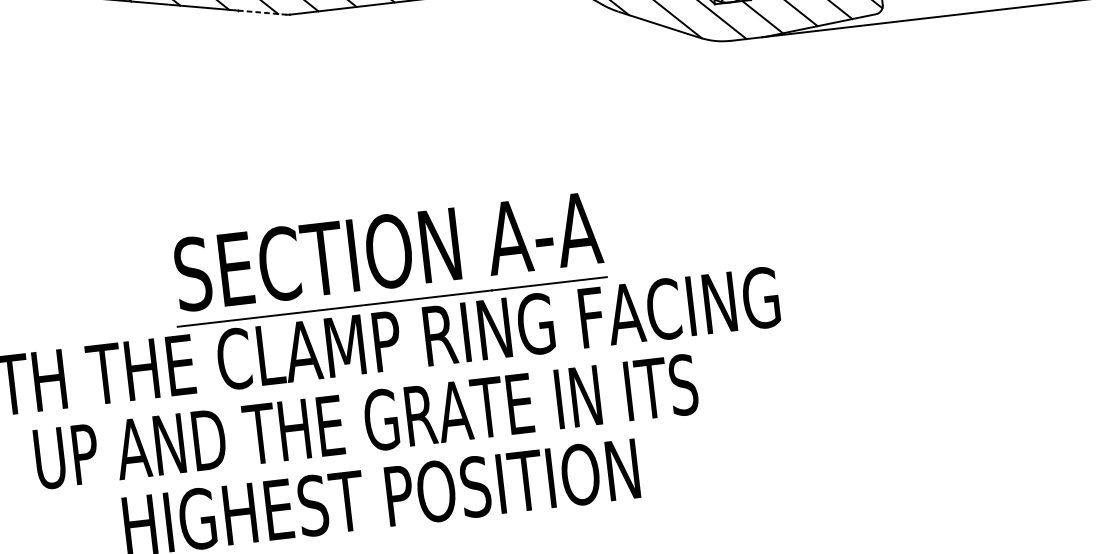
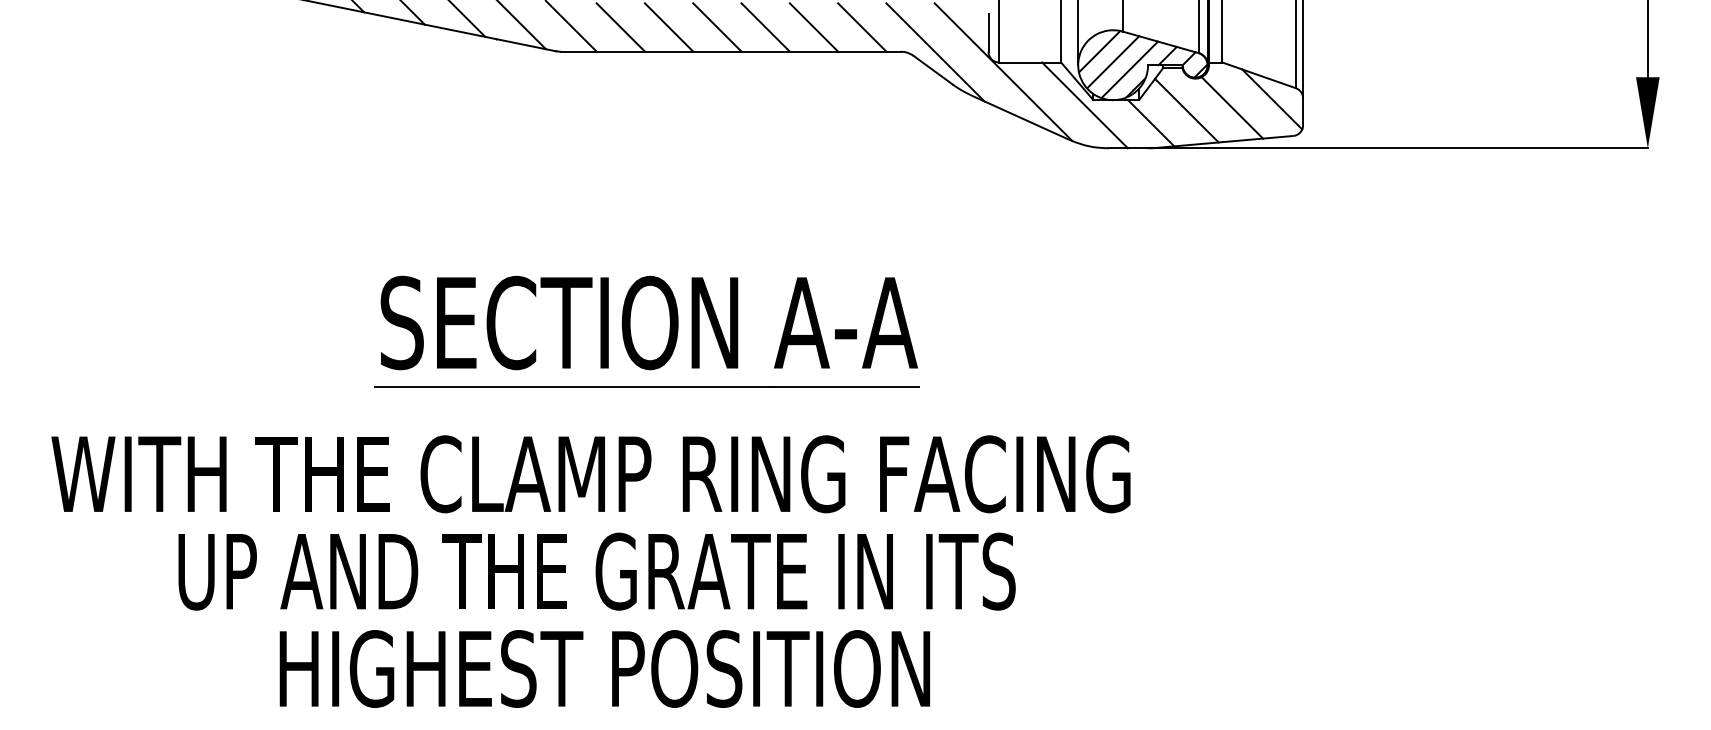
line: (262, 12) -> (526, 45), dashed -> solid
part: (386, 258) -> (646, 331), moved

